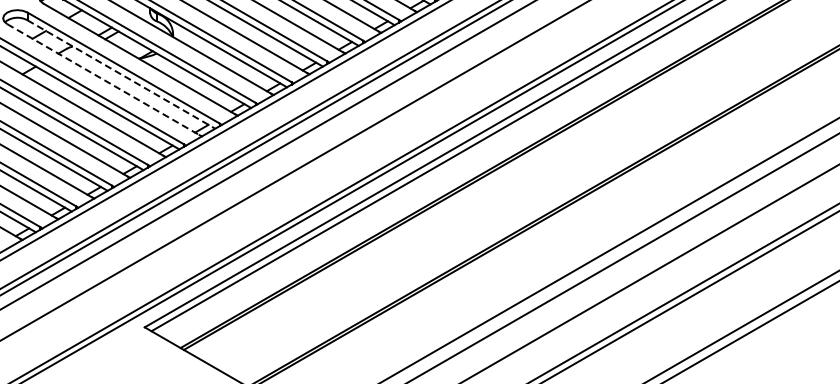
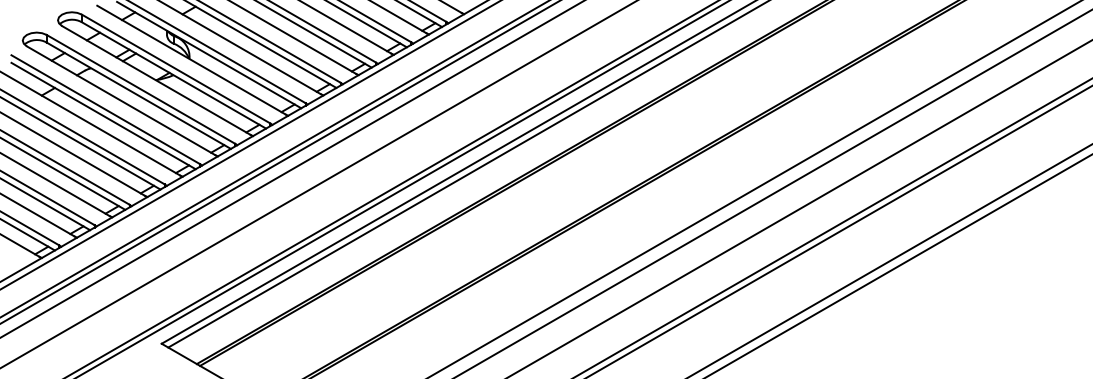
line: (122, 74) -> (139, 95), dashed -> solid
line: (103, 79) -> (121, 100), dashed -> solid

